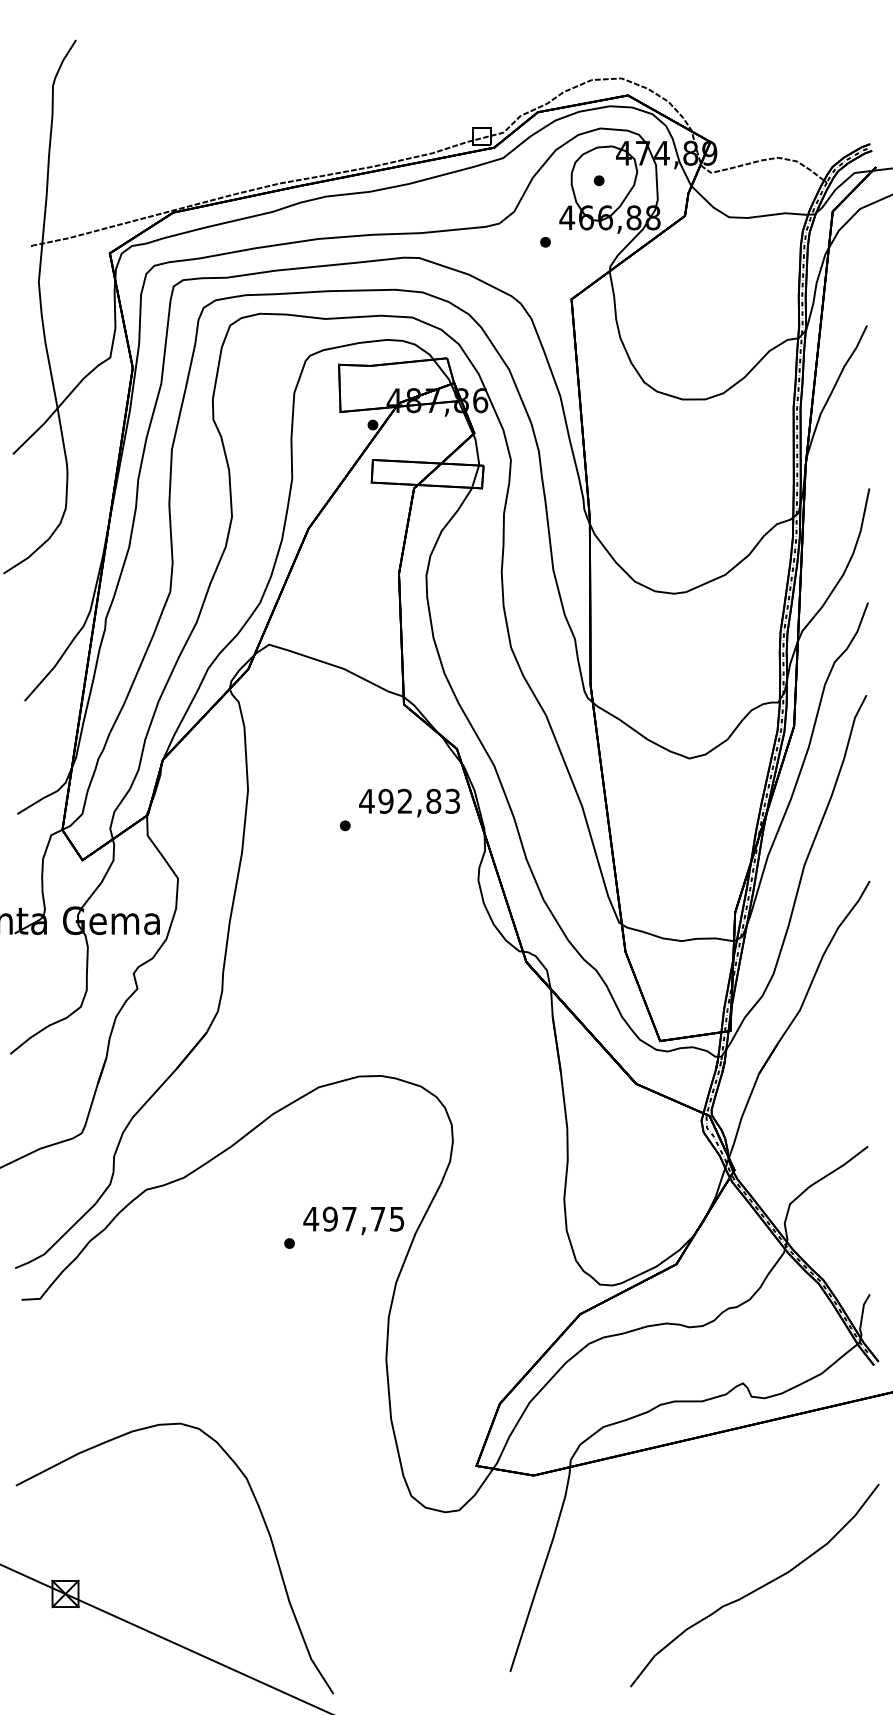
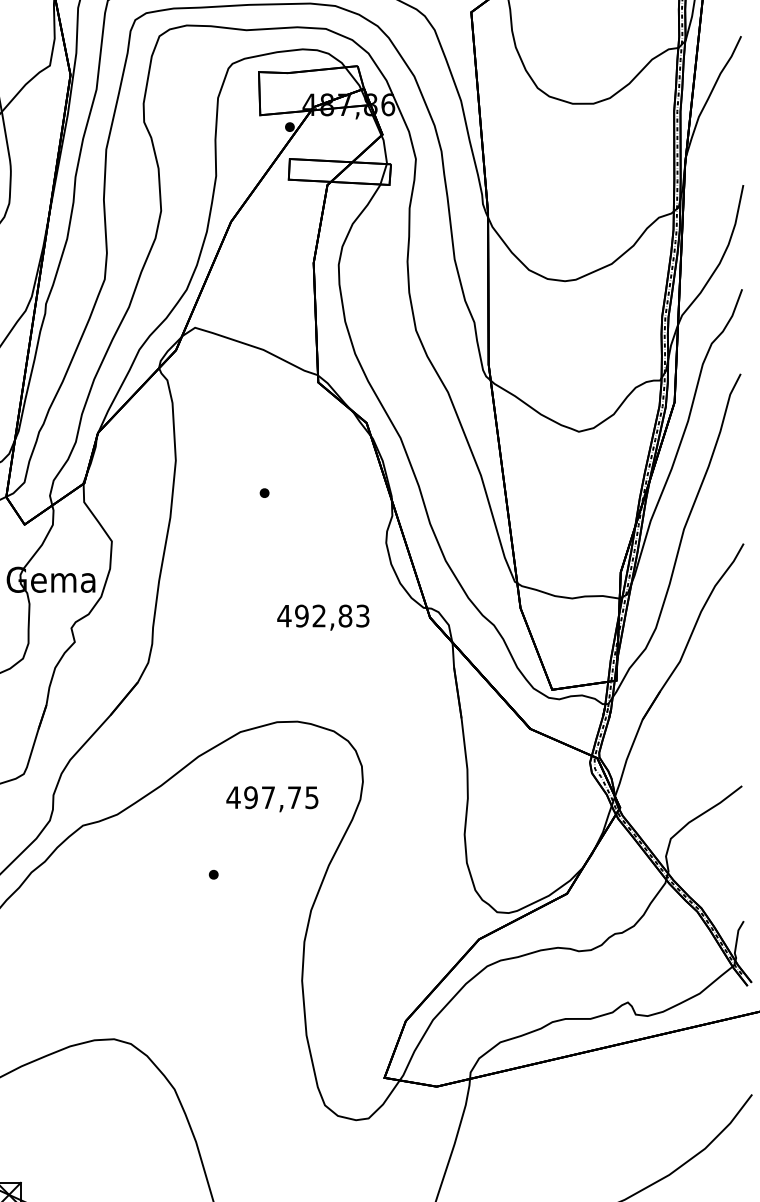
text: (409, 802) -> (323, 617), moved
text: (353, 1220) -> (272, 798), moved

